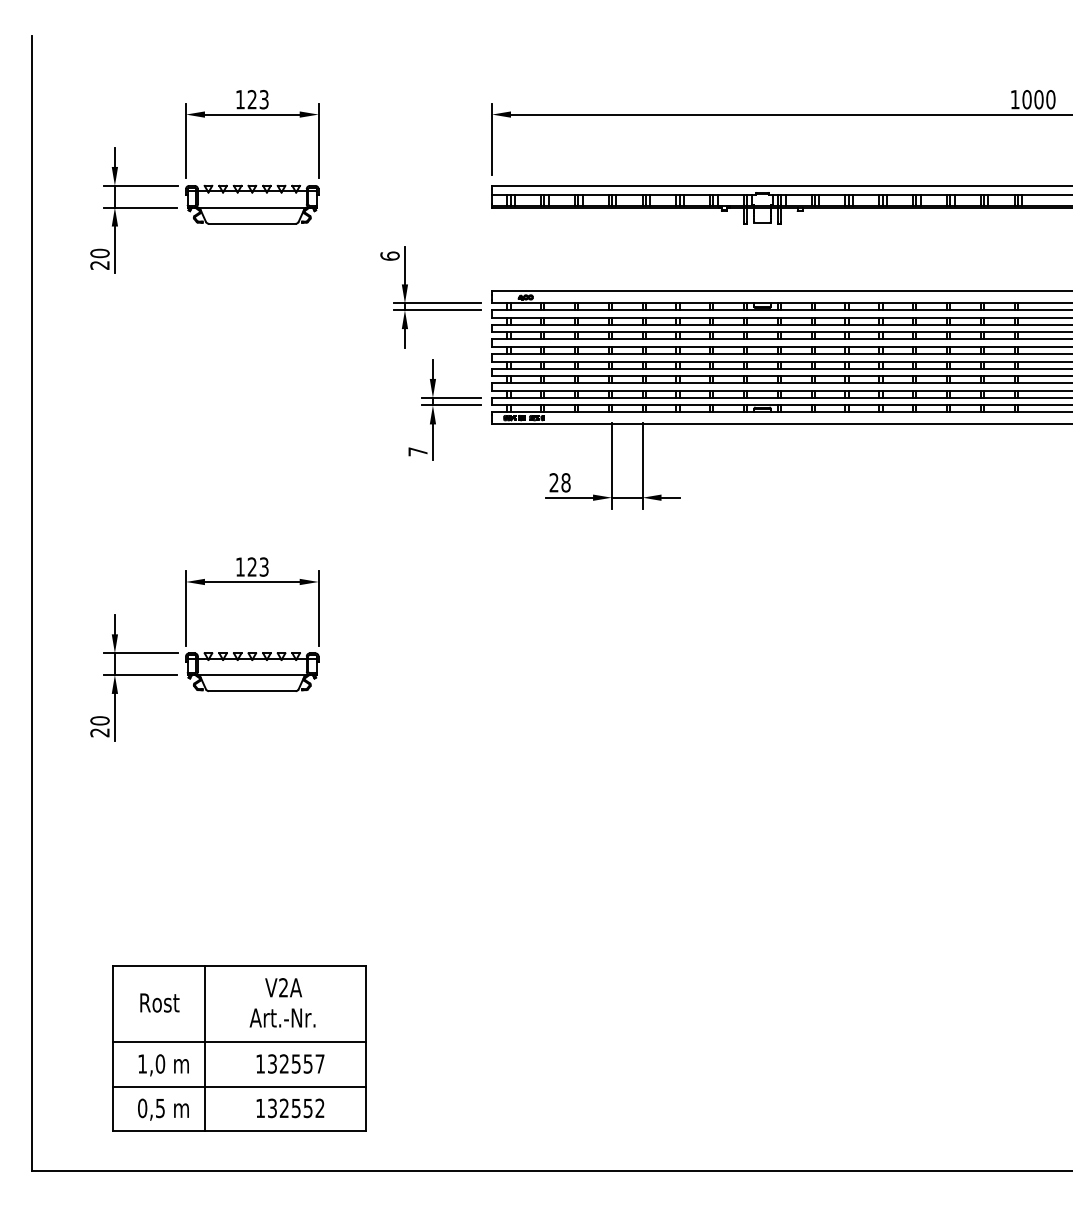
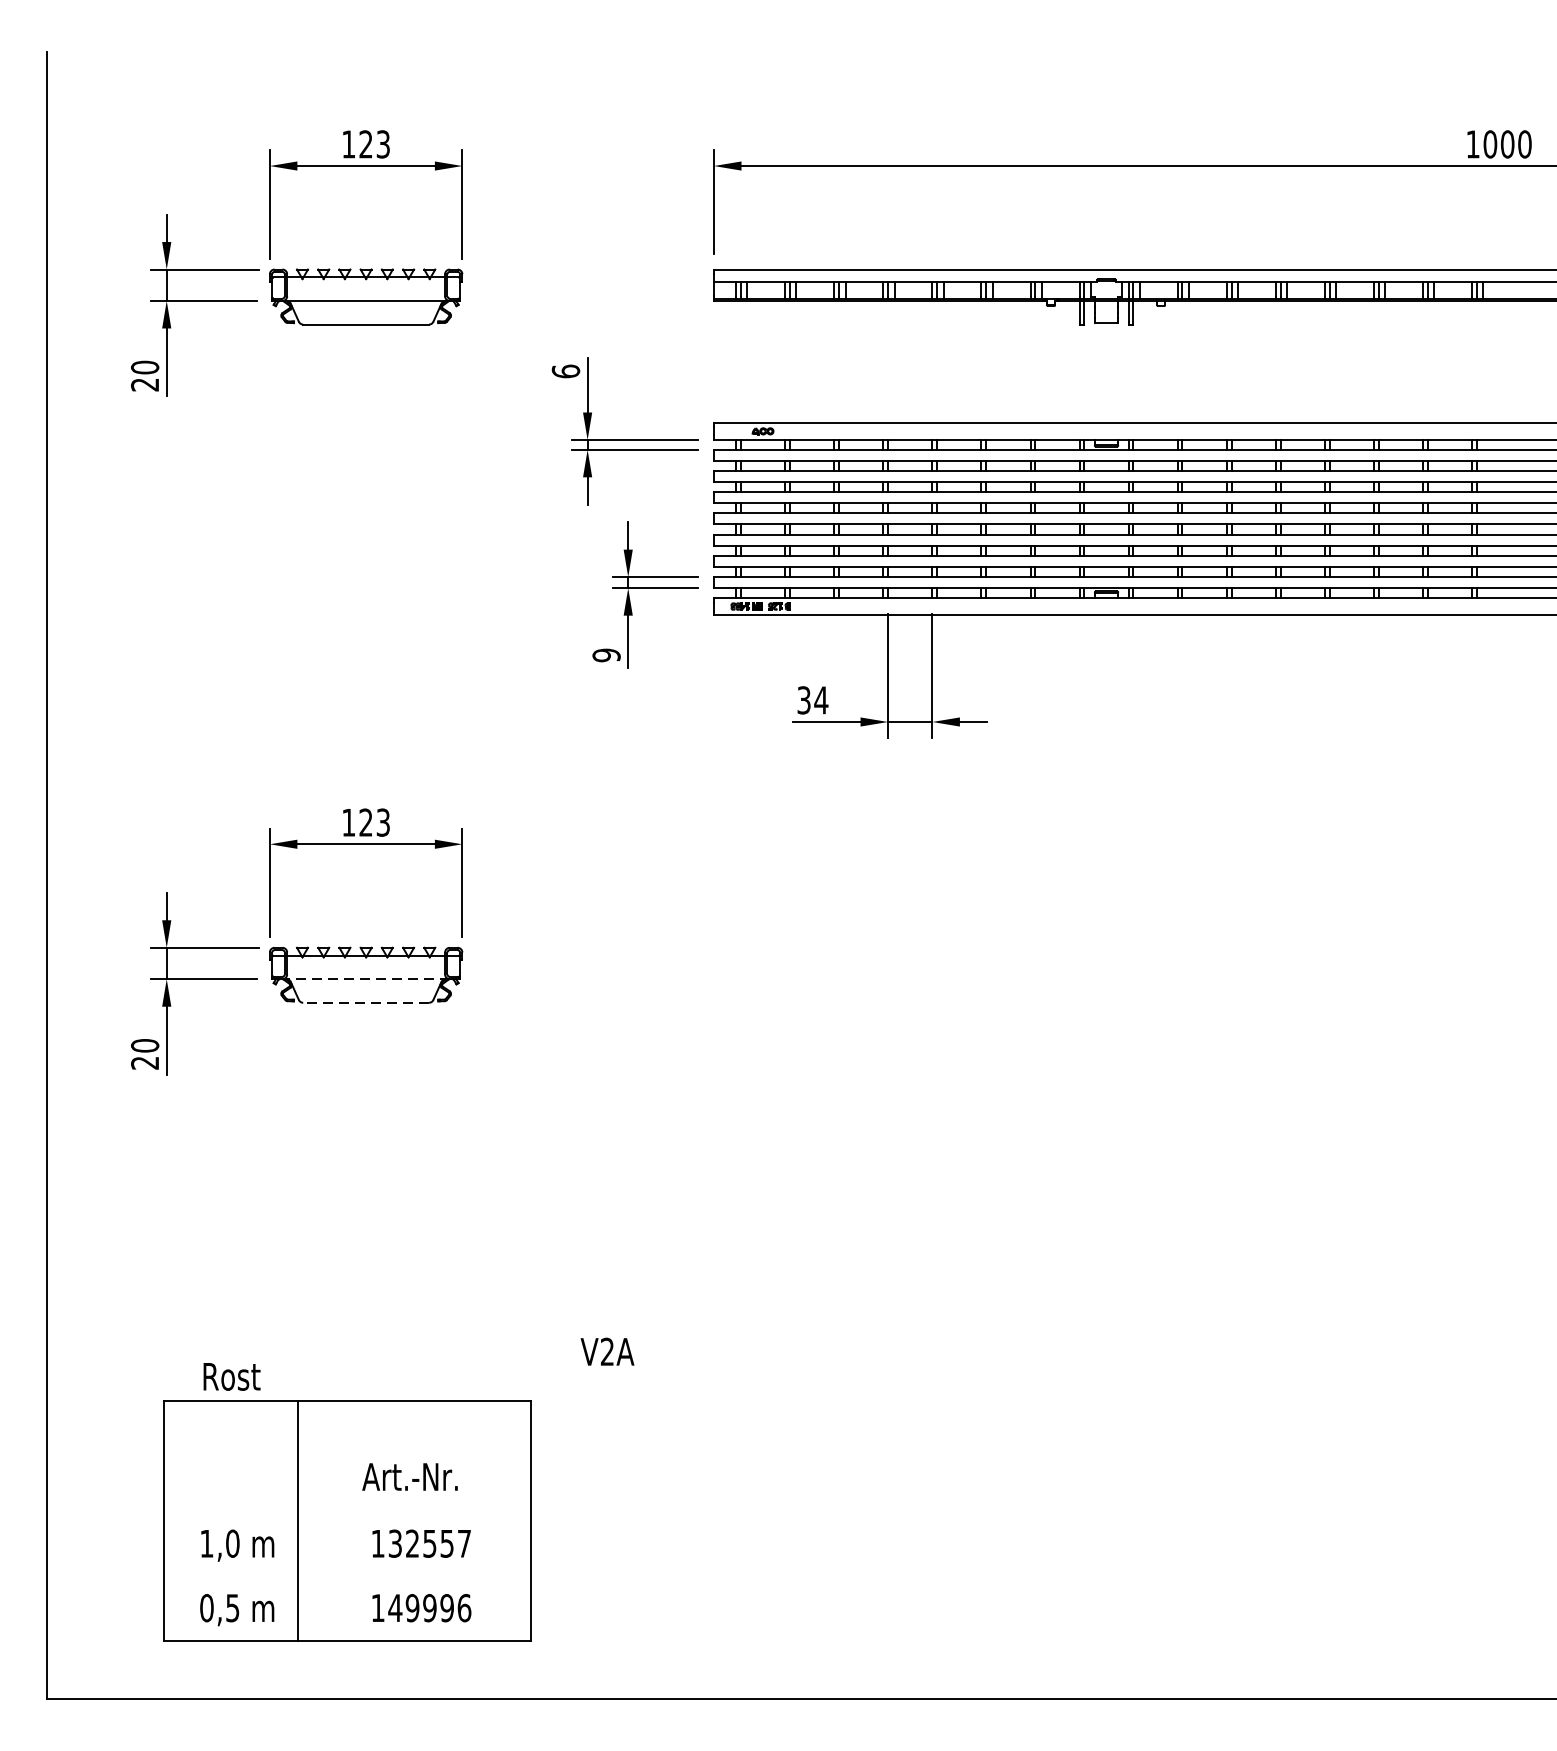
text: (417, 451) -> (605, 654), 7 -> 9
text: (559, 482) -> (811, 699), 28 -> 34
line: (252, 674) -> (366, 978), solid -> dashed
line: (251, 691) -> (364, 1003), solid -> dashed
text: (283, 987) -> (607, 1351), moved
text: (159, 1002) -> (231, 1376), moved
line: (238, 1042) -> (346, 1512), removed
line: (238, 1086) -> (346, 1576), removed
text: (295, 1108) -> (428, 1608), 132552 -> 149996

